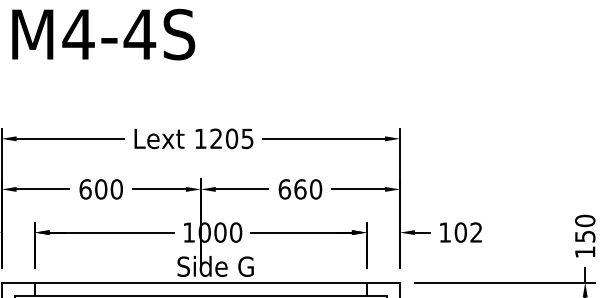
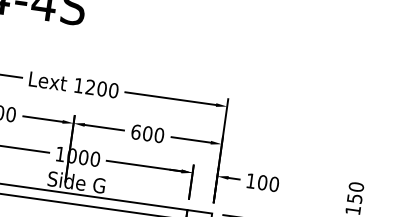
text: (247, 138) -> (113, 90), 1205 -> 1200
text: (300, 189) -> (147, 133), 660 -> 600
text: (476, 232) -> (274, 184), 102 -> 100

